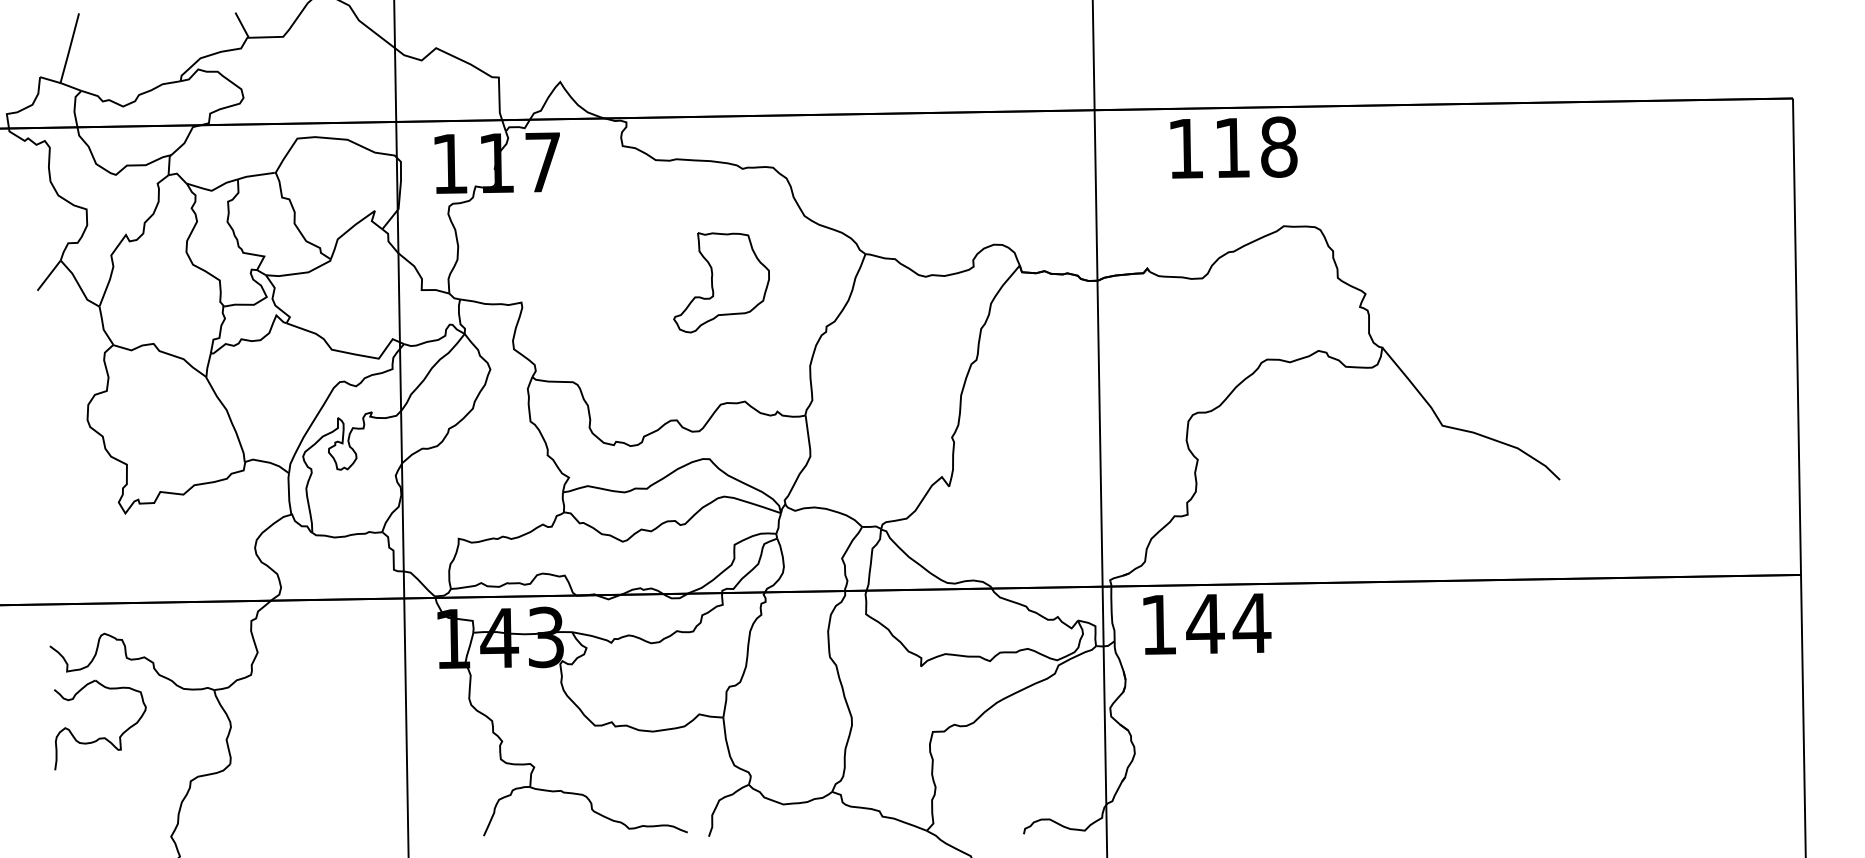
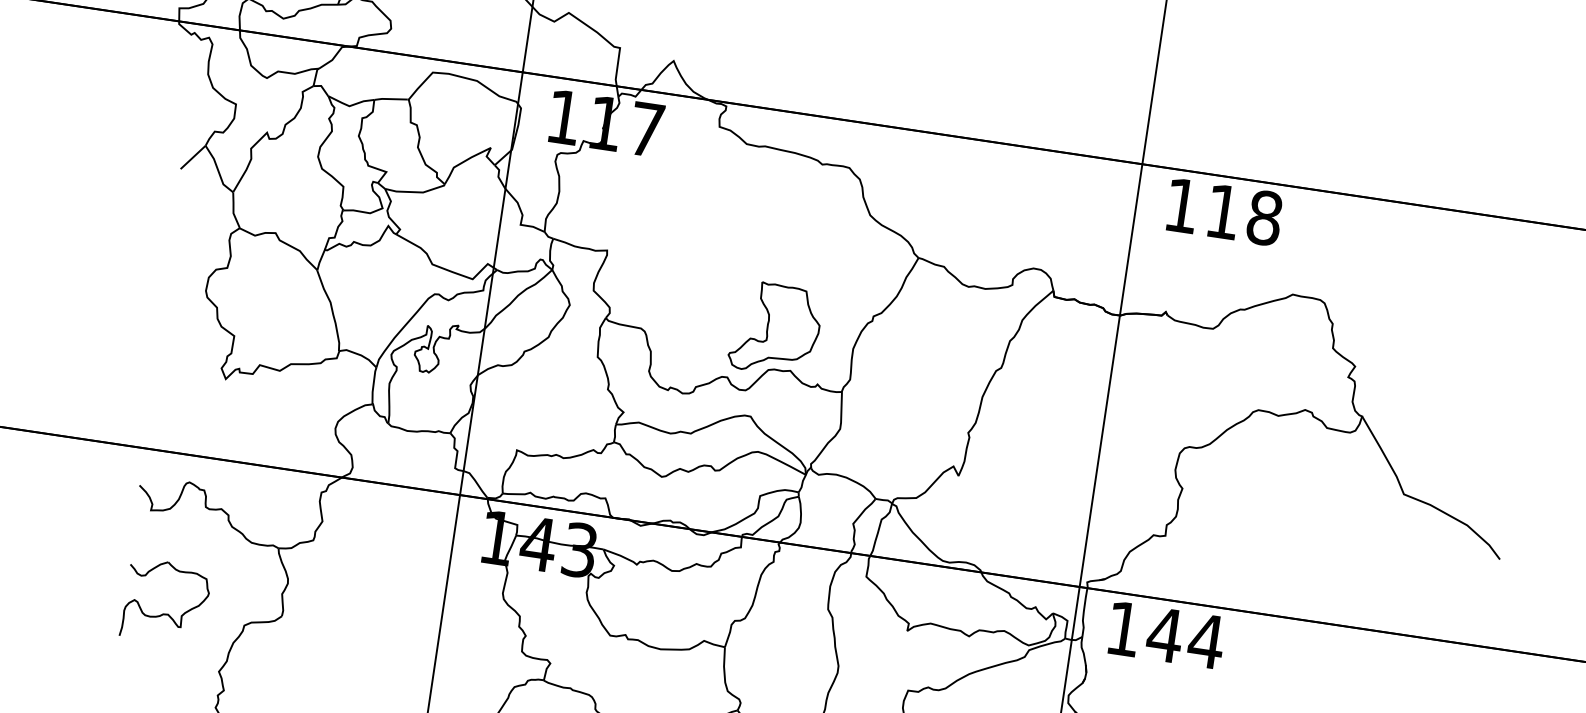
text: (1233, 147) -> (1224, 211), moved
part: (721, 282) -> (775, 329), moved
part: (100, 737) -> (164, 613), moved

